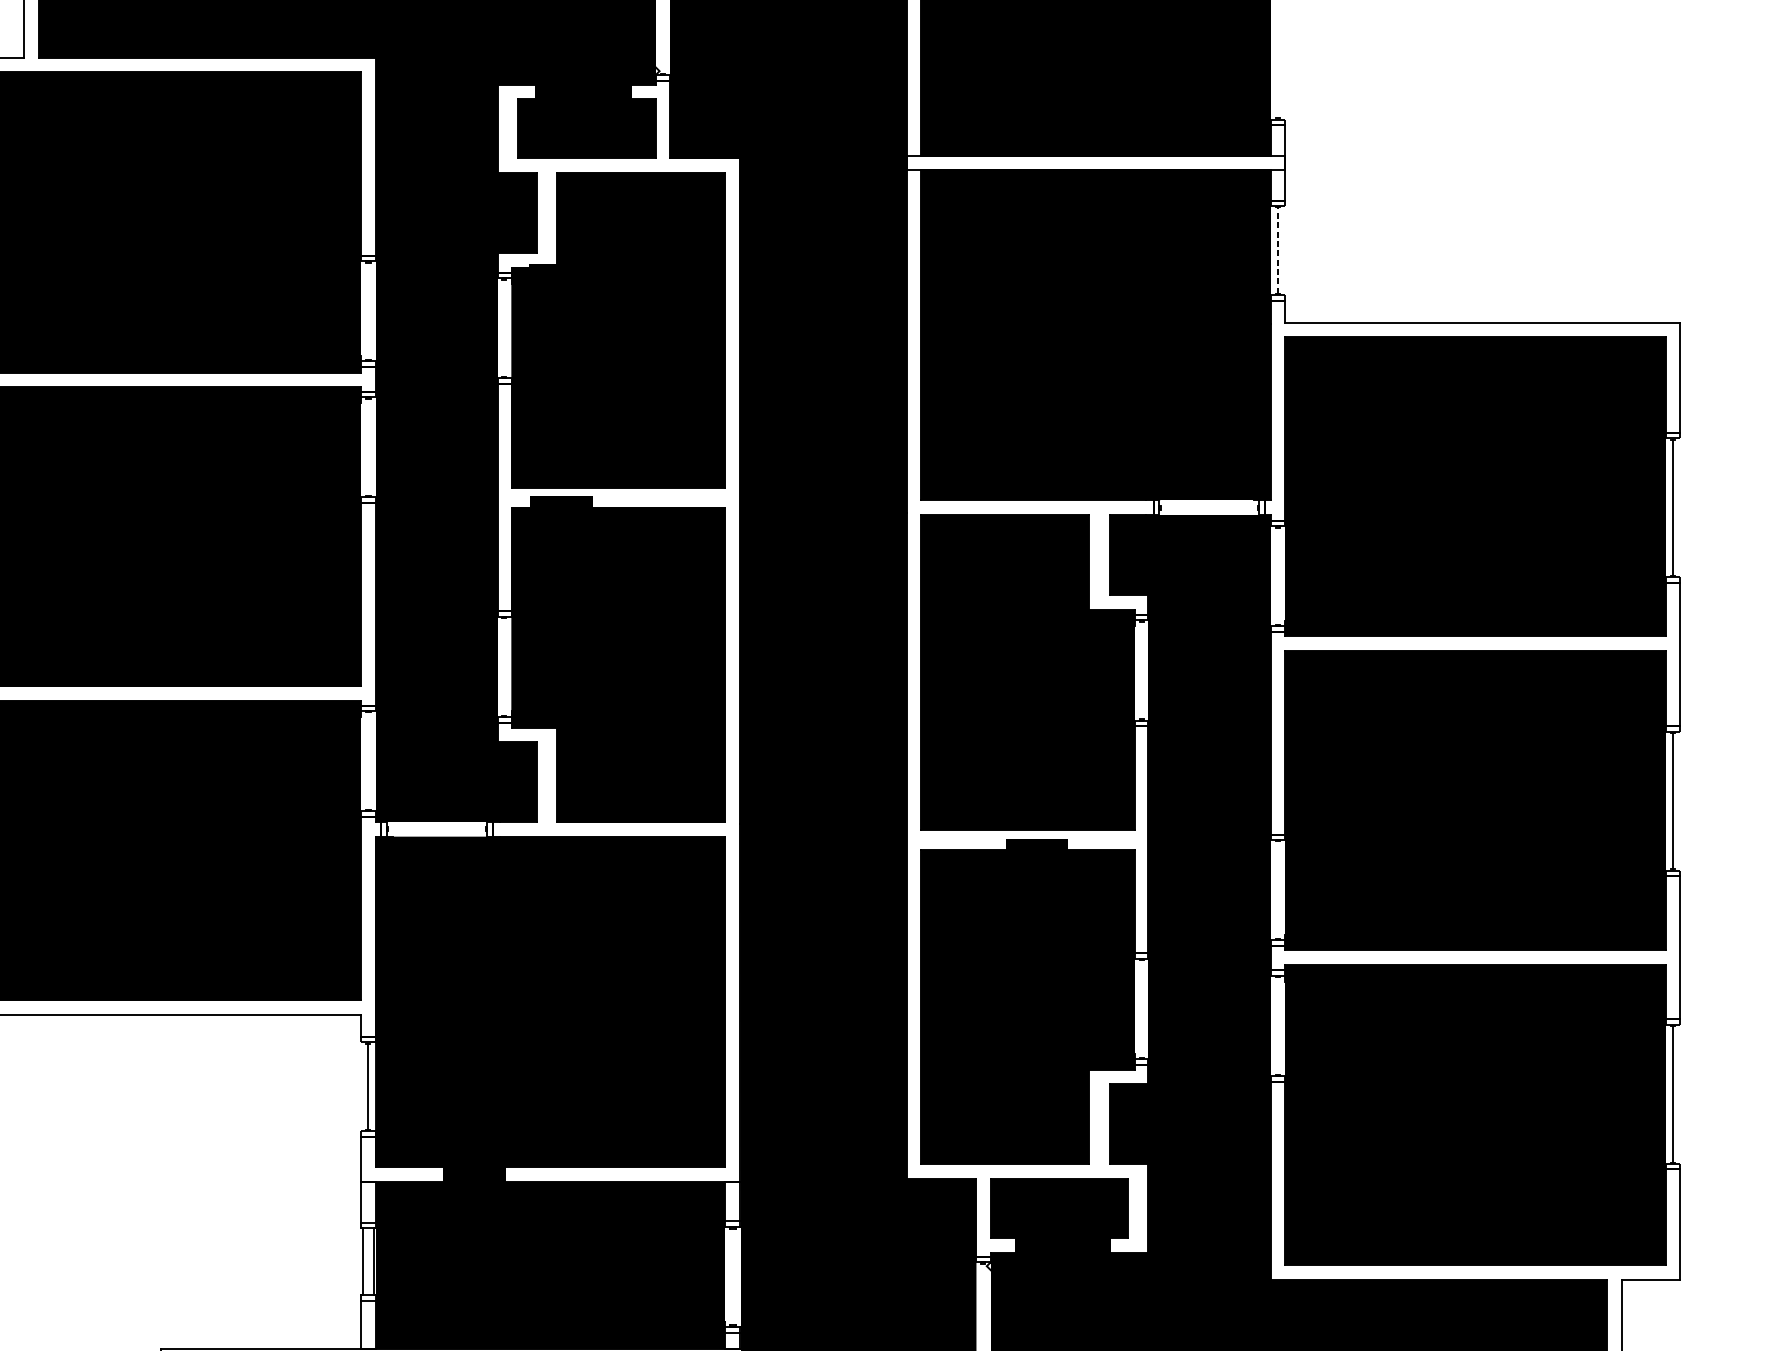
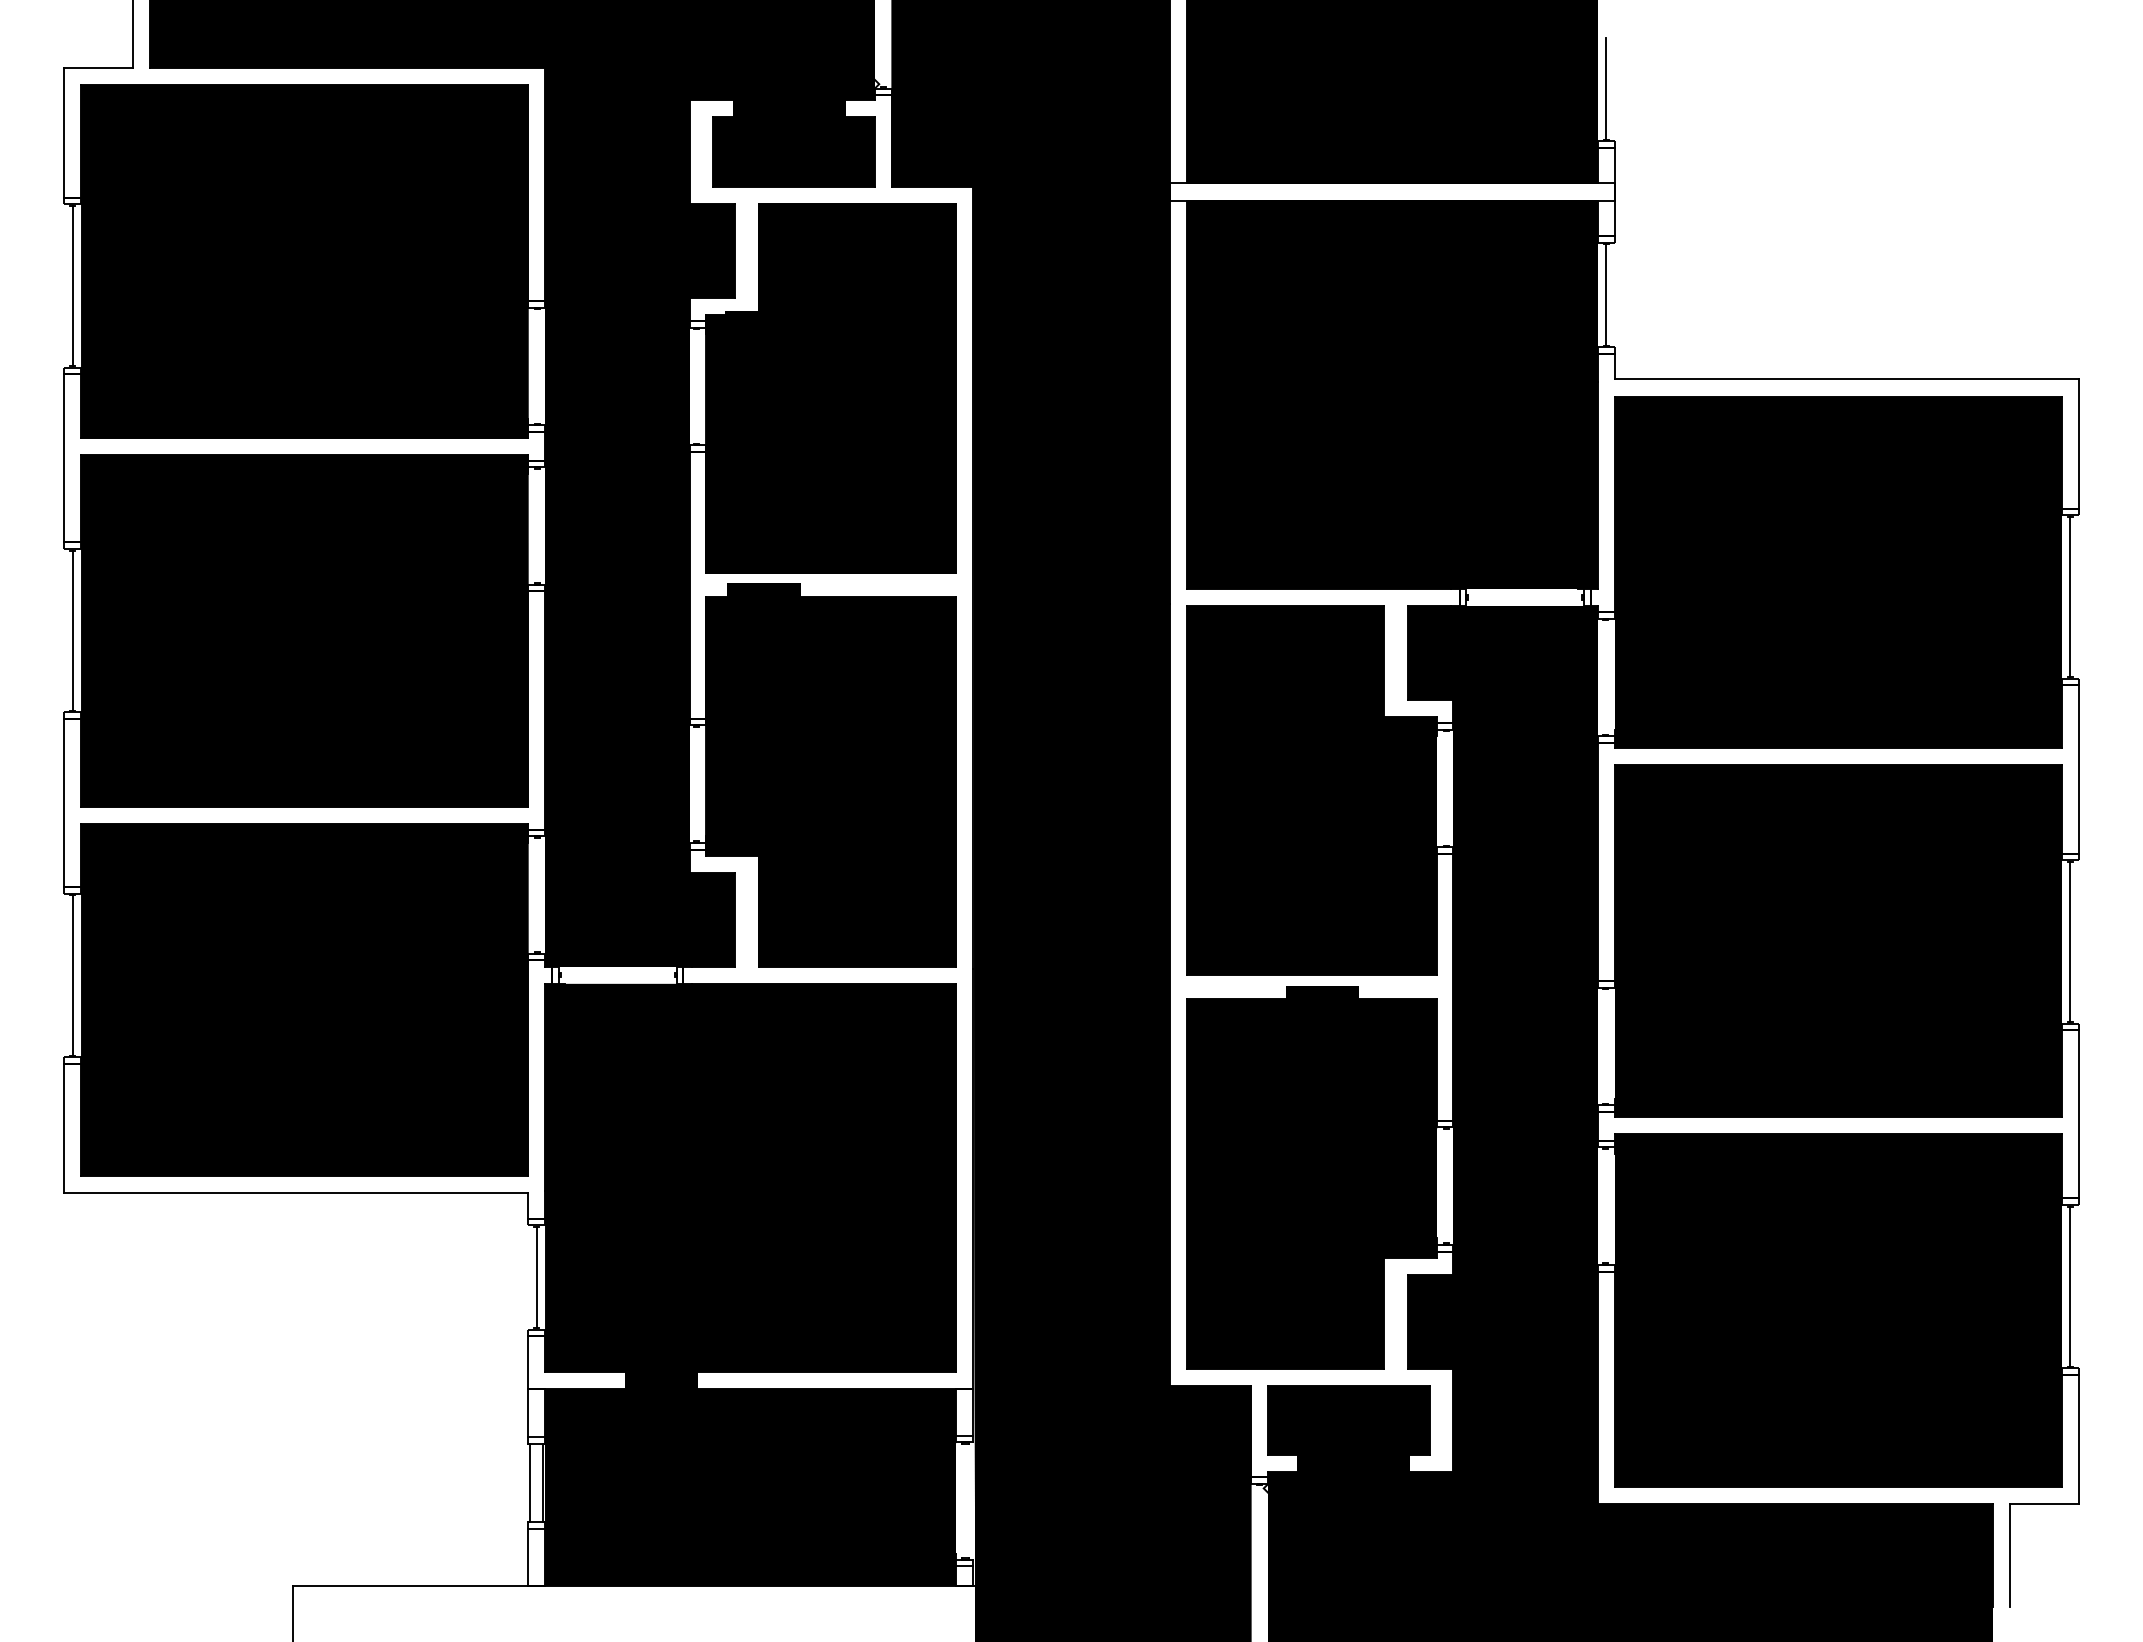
line: (1278, 74) -> (1606, 88), added
line: (1278, 250) -> (1606, 294), dashed -> solid

